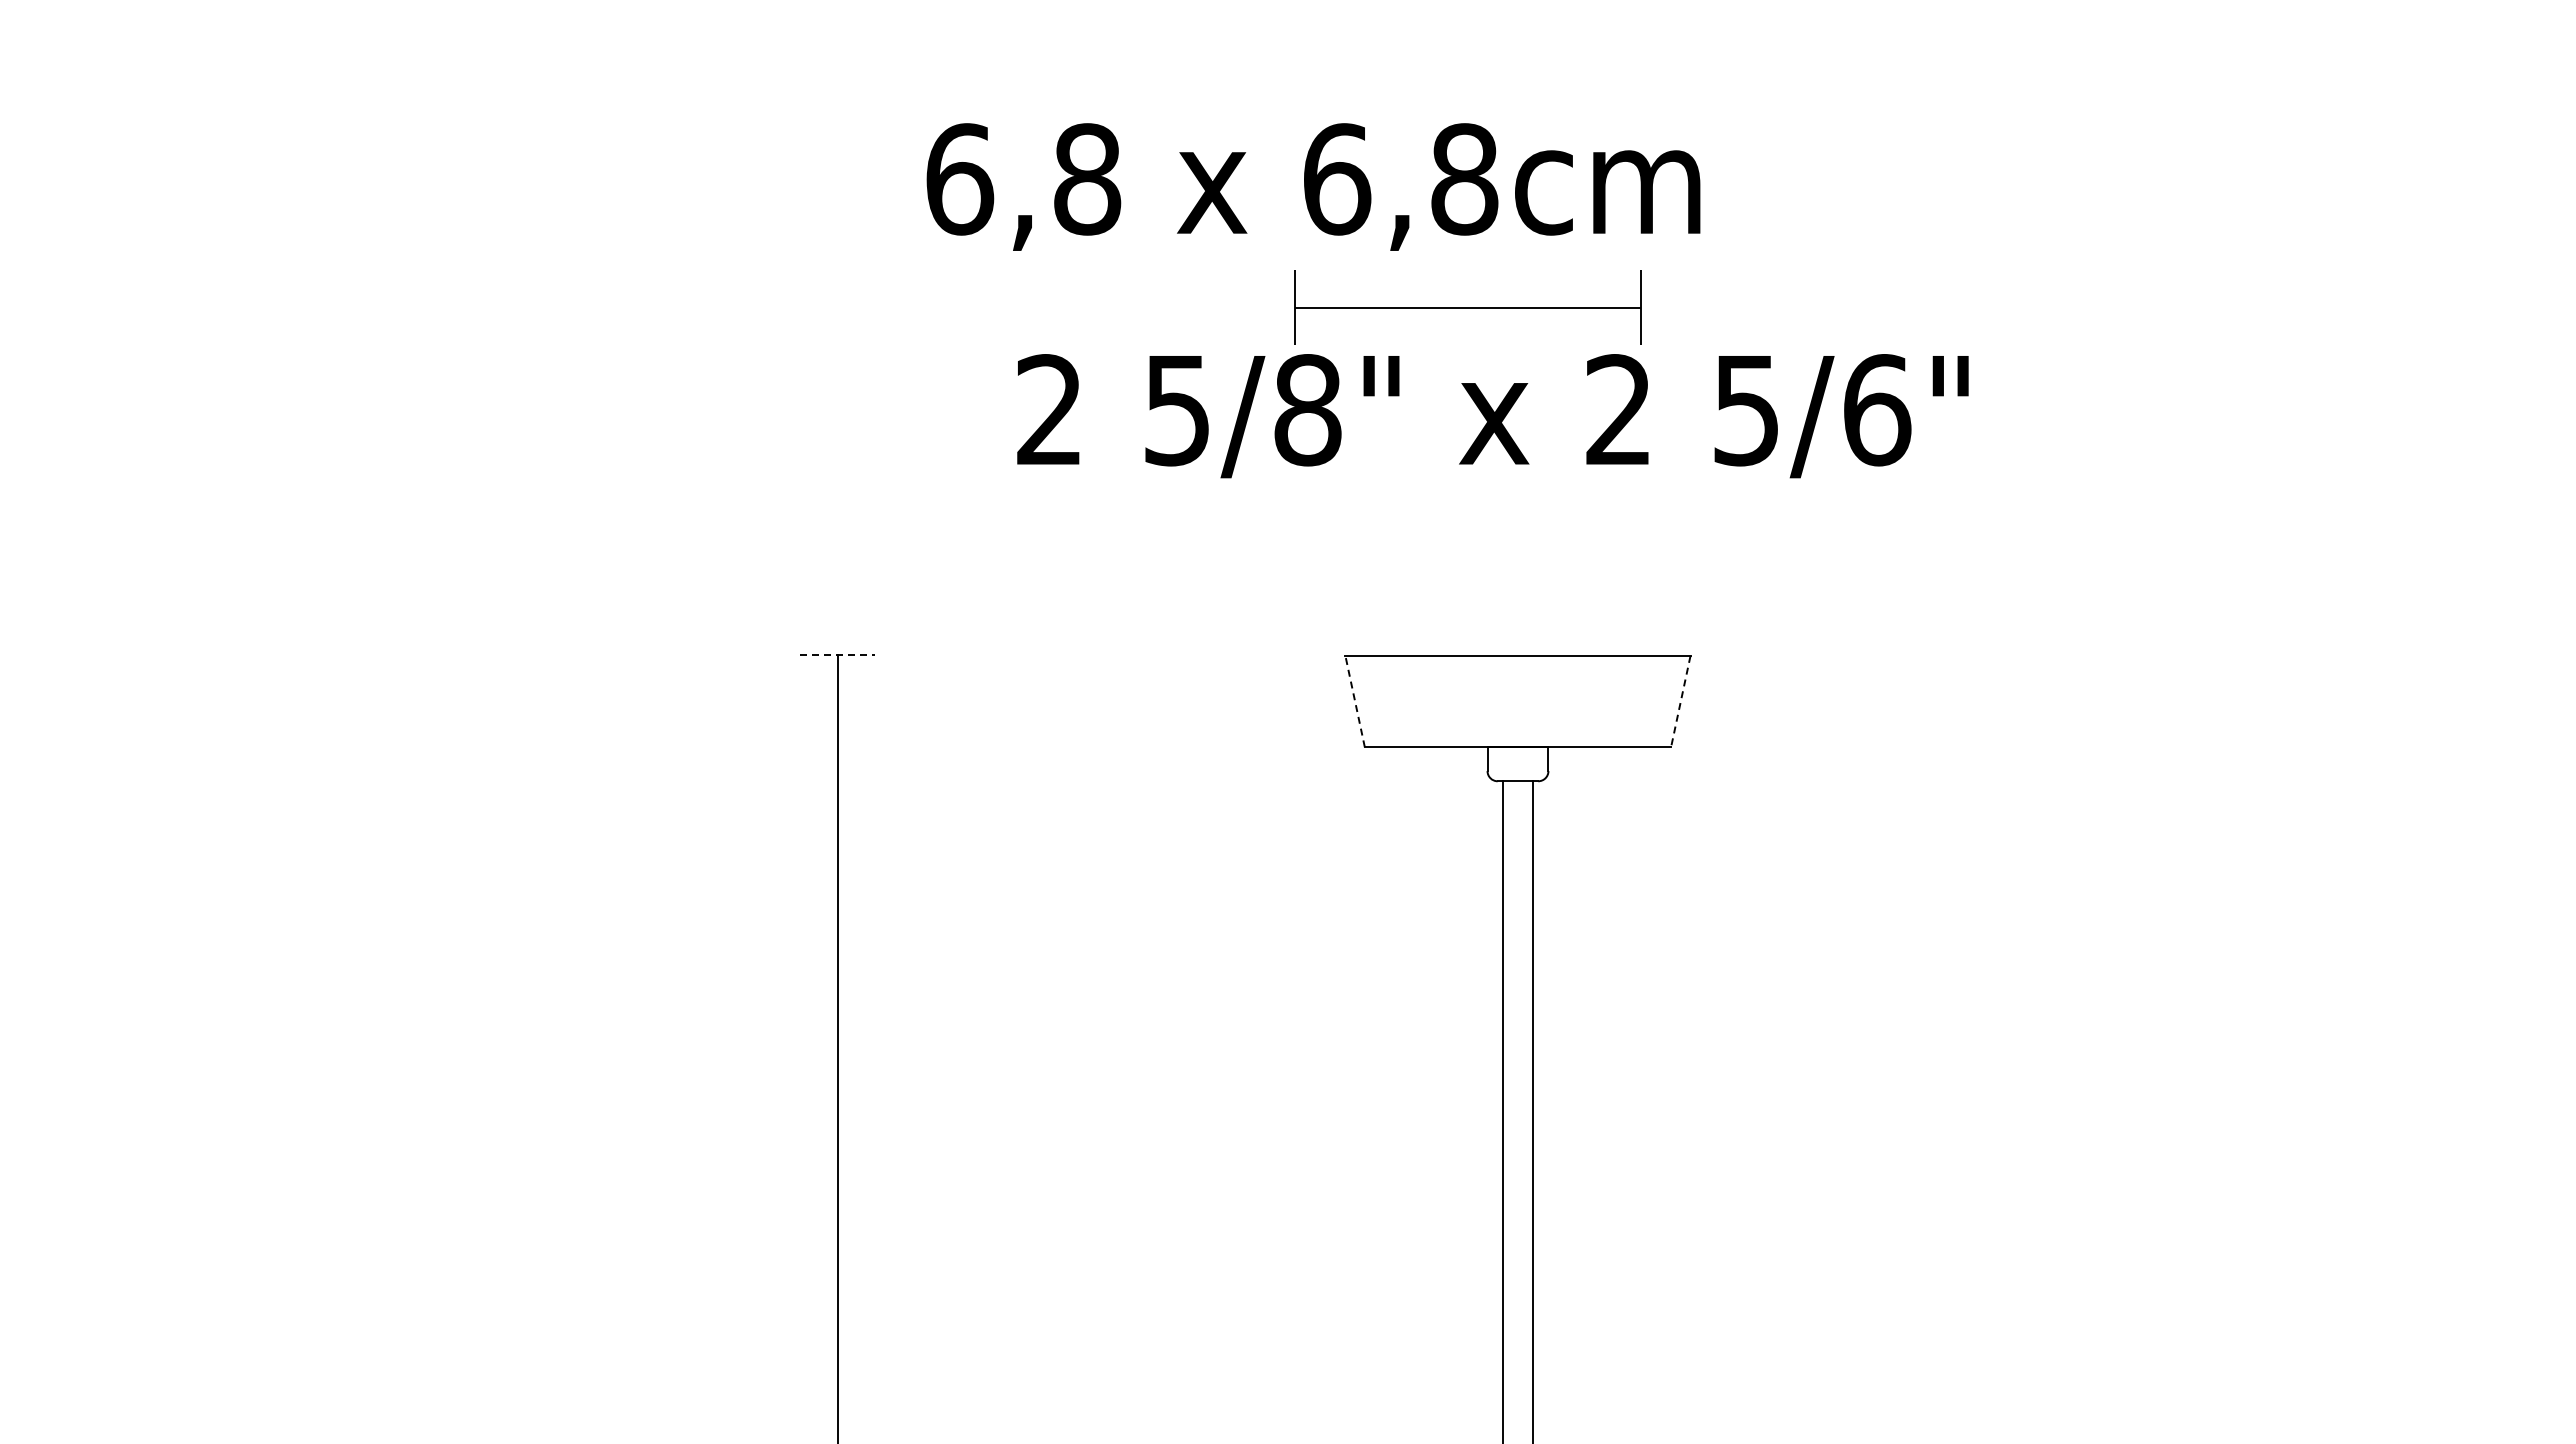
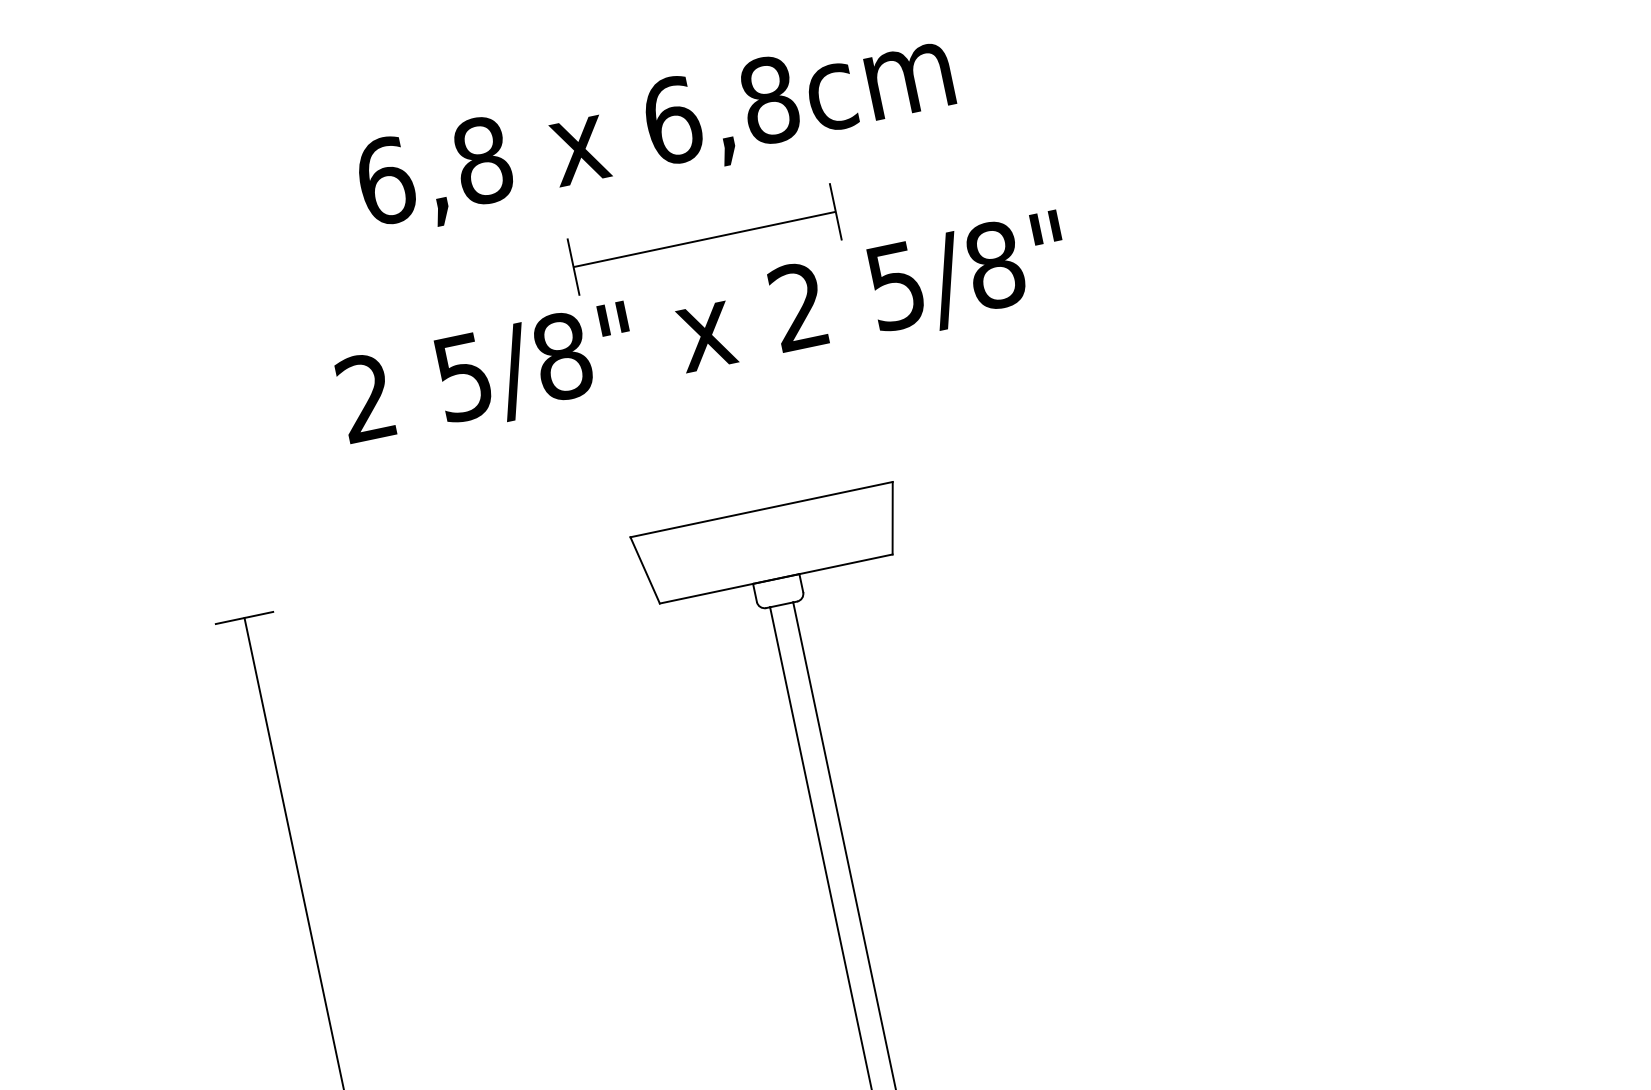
text: (1313, 186) -> (655, 129), moved
part: (1467, 307) -> (704, 239), moved
text: (1877, 410) -> (995, 265), 5/6" -> 5/8"
line: (837, 655) -> (244, 618), dashed -> solid
line: (1355, 701) -> (645, 570), dashed -> solid
line: (1680, 701) -> (892, 518), dashed -> solid

